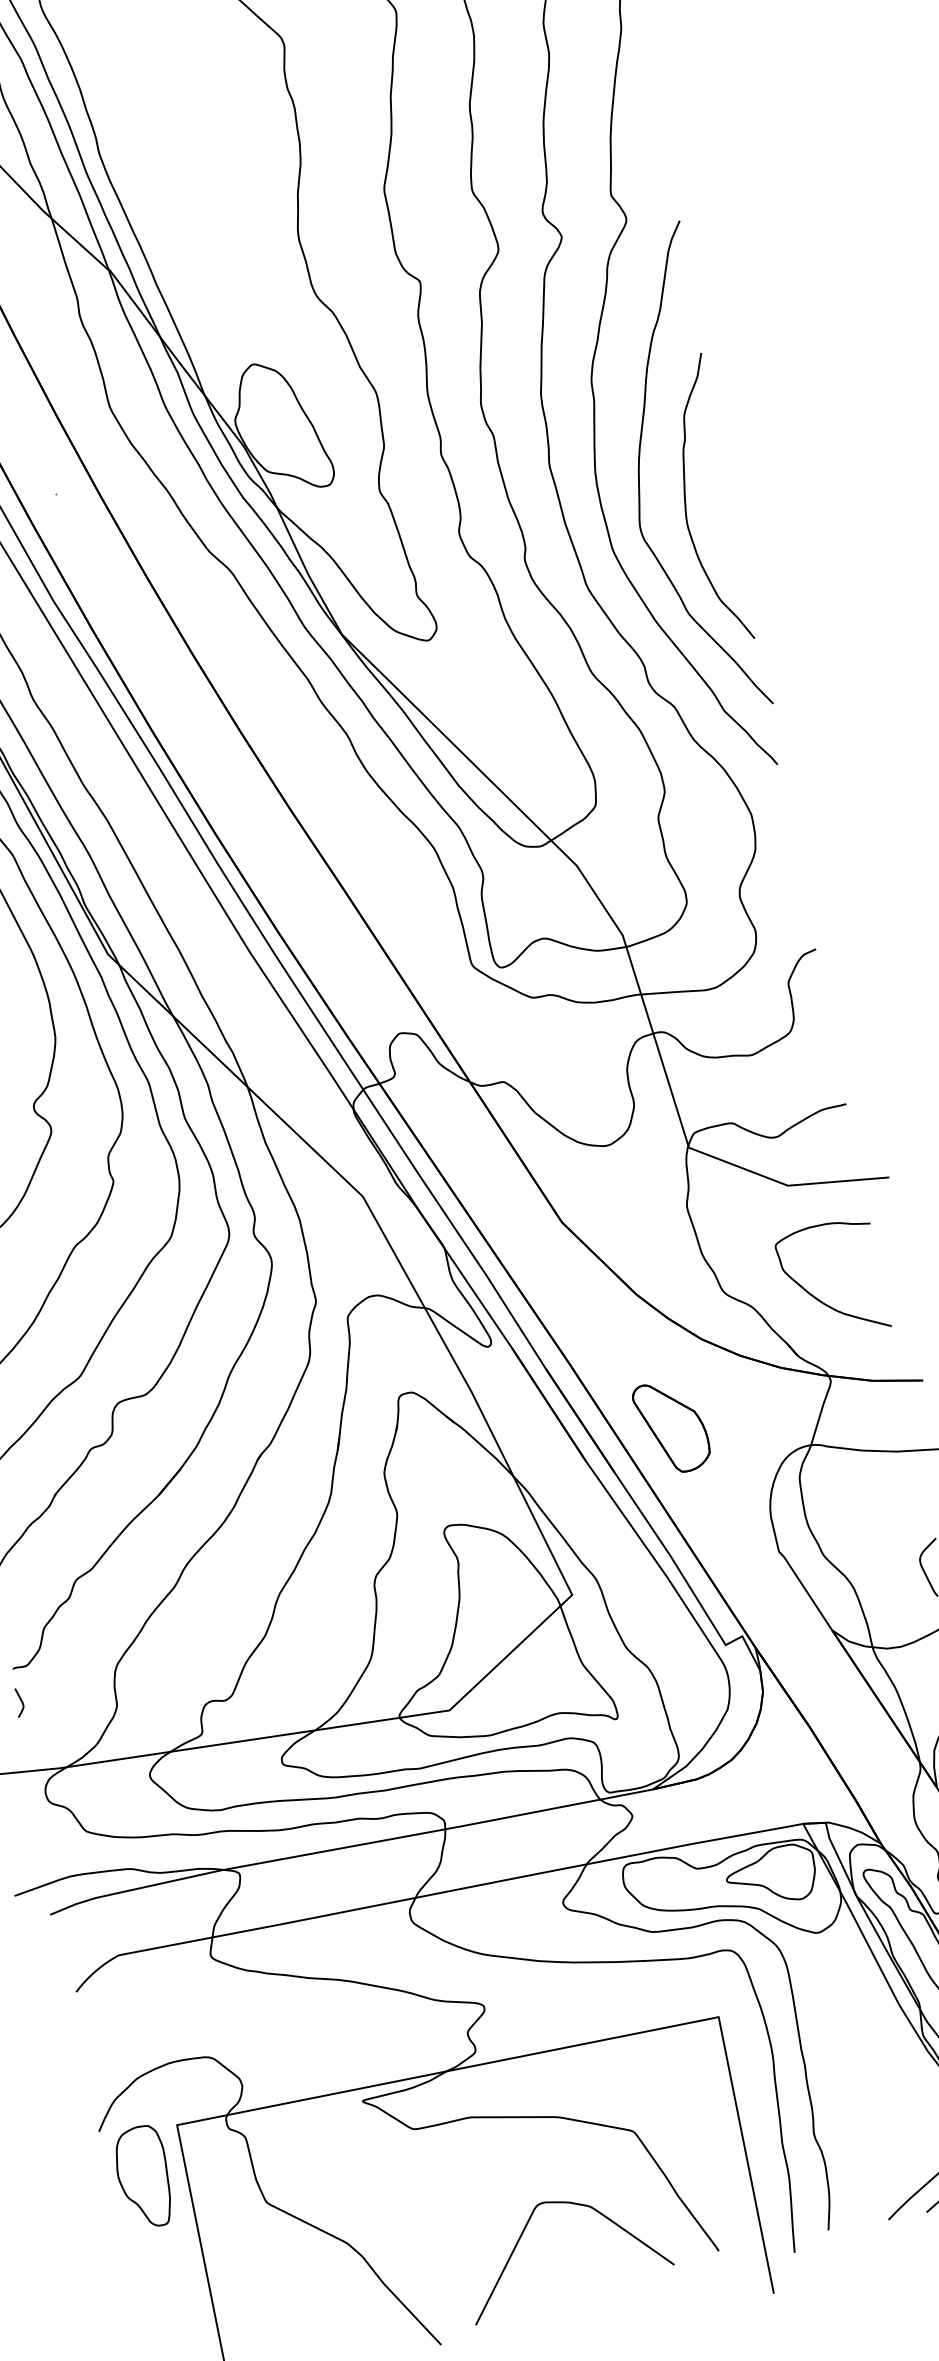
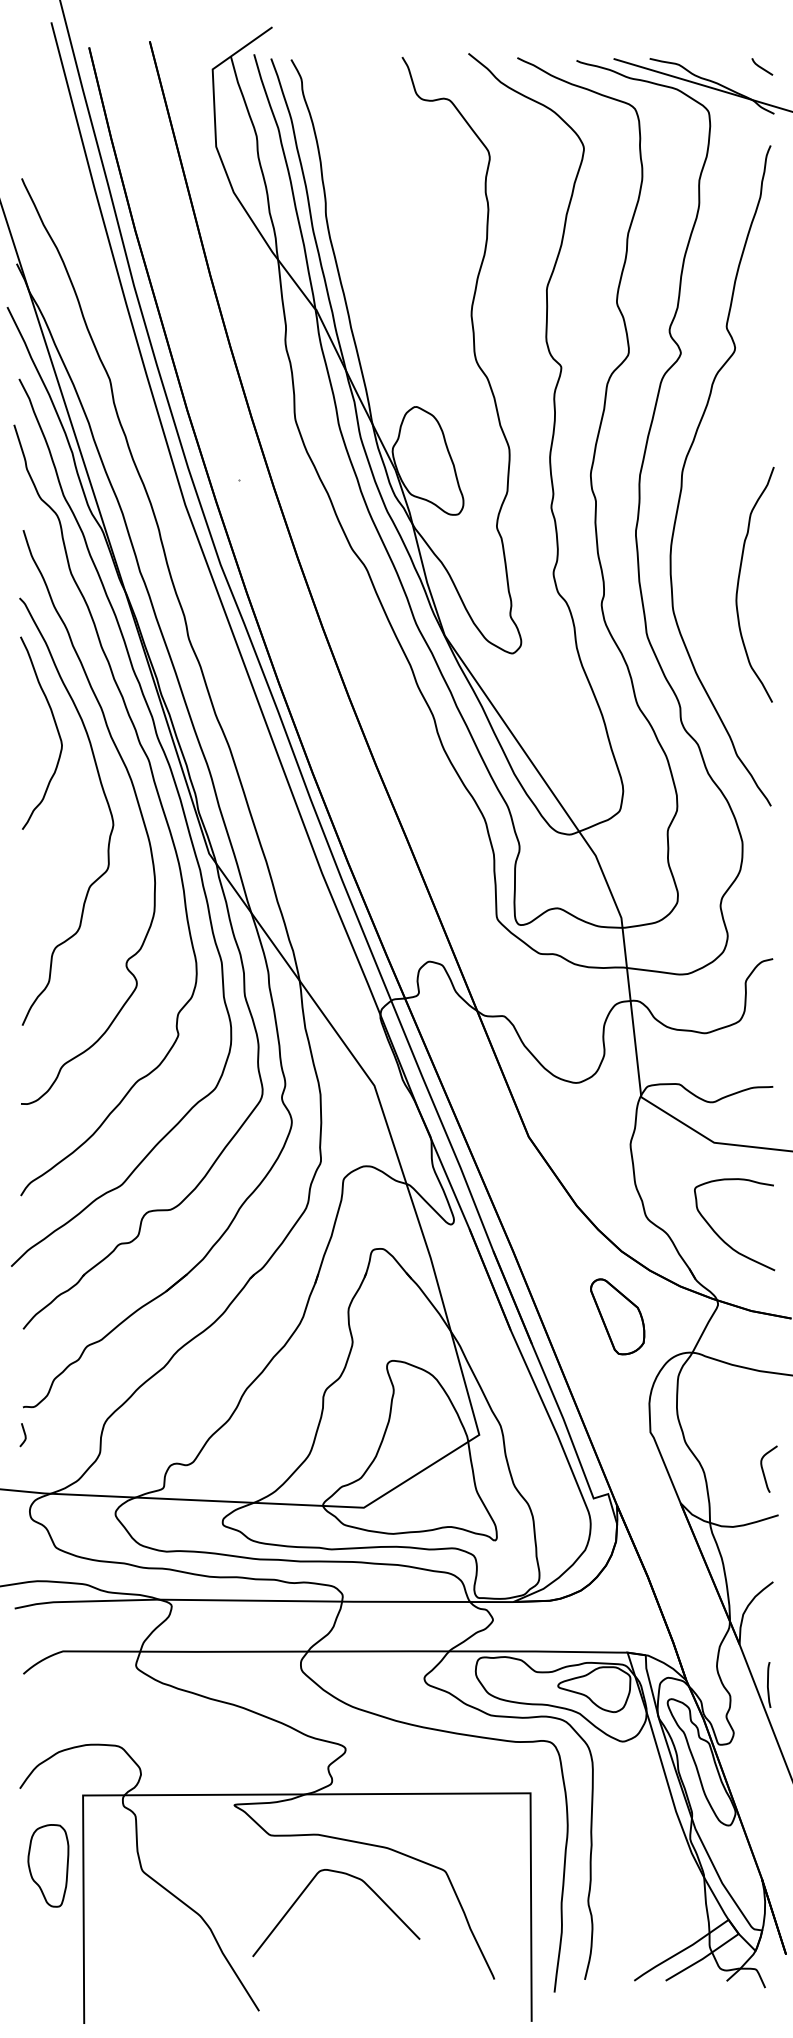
curve: (640, 469) -> (707, 550), removed
part: (671, 1426) -> (617, 1316), moved
part: (143, 2176) -> (48, 1865), moved
curve: (525, 2231) -> (306, 1889), moved

